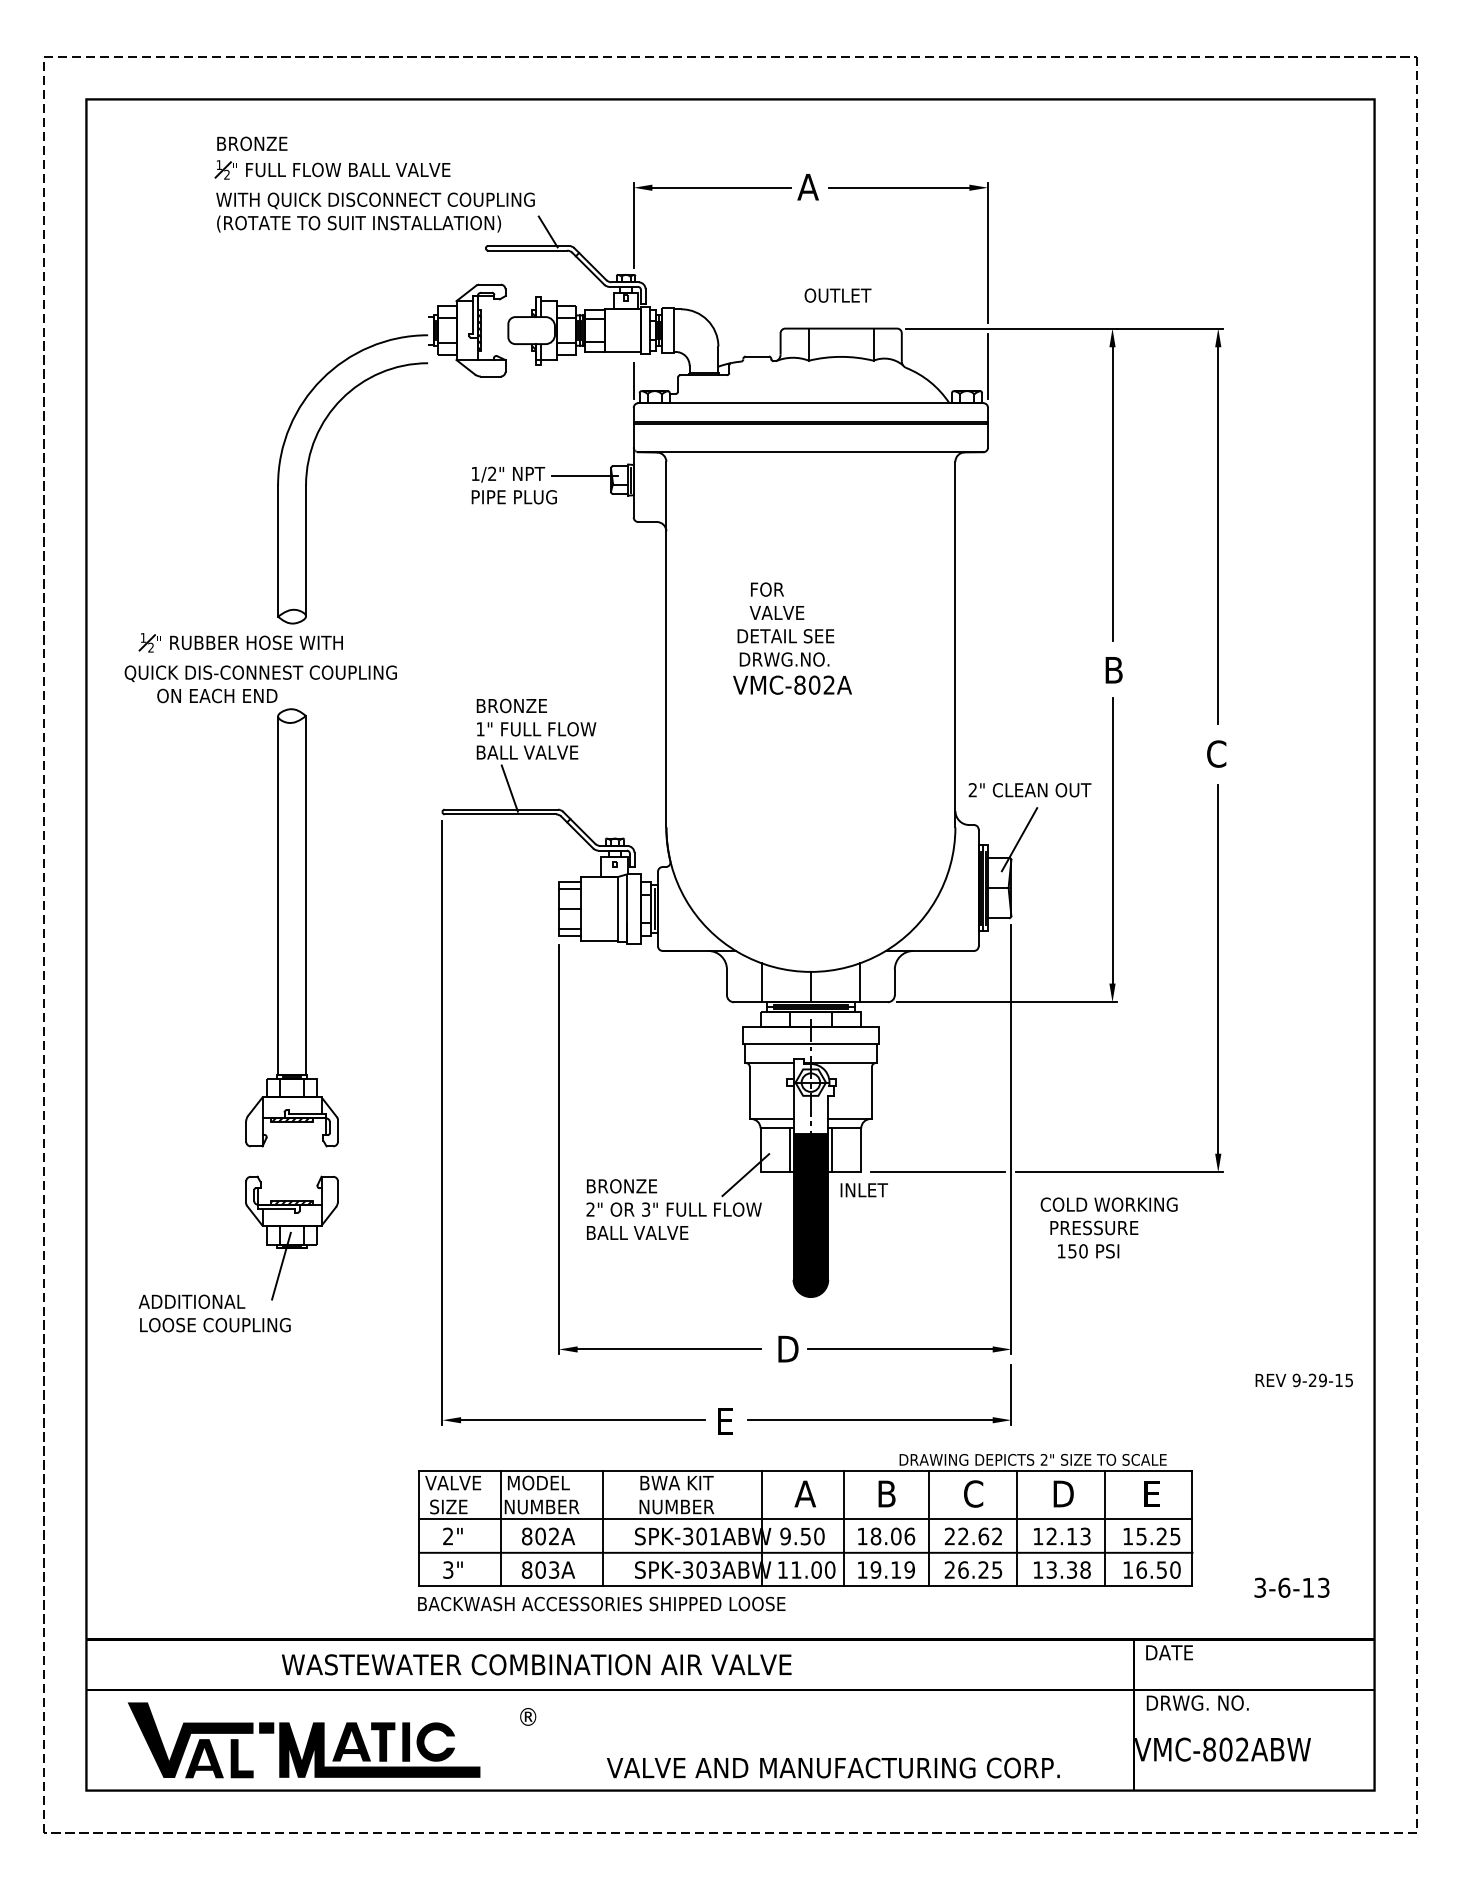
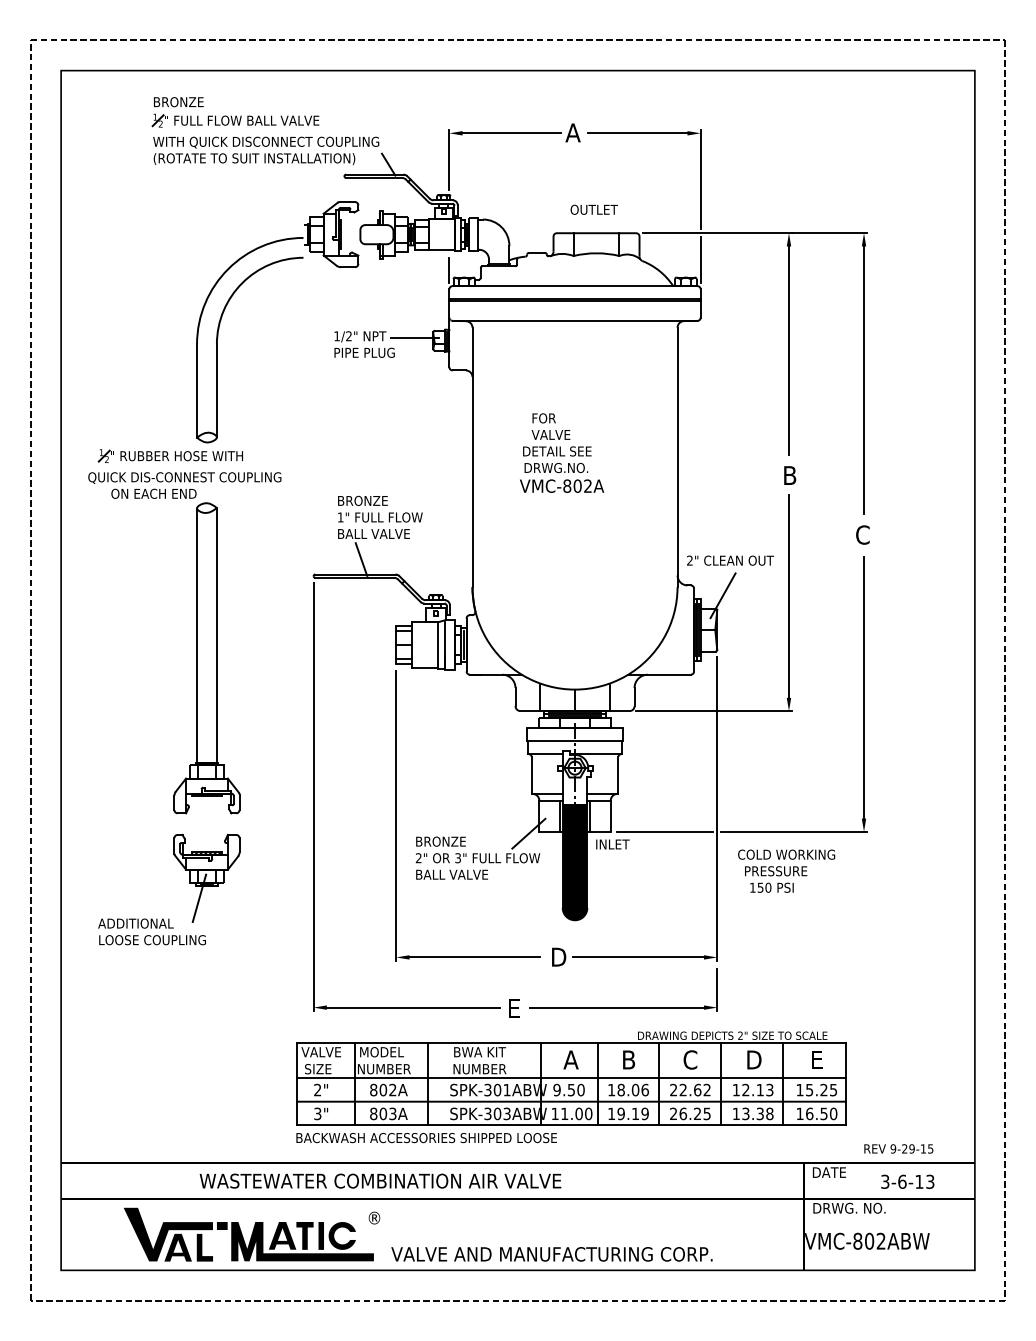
text: (1303, 1380) -> (898, 1148), moved
text: (1291, 1587) -> (907, 1181), moved
part: (303, 1740) -> (248, 1234), moved
text: (833, 1767) -> (552, 1253), moved

